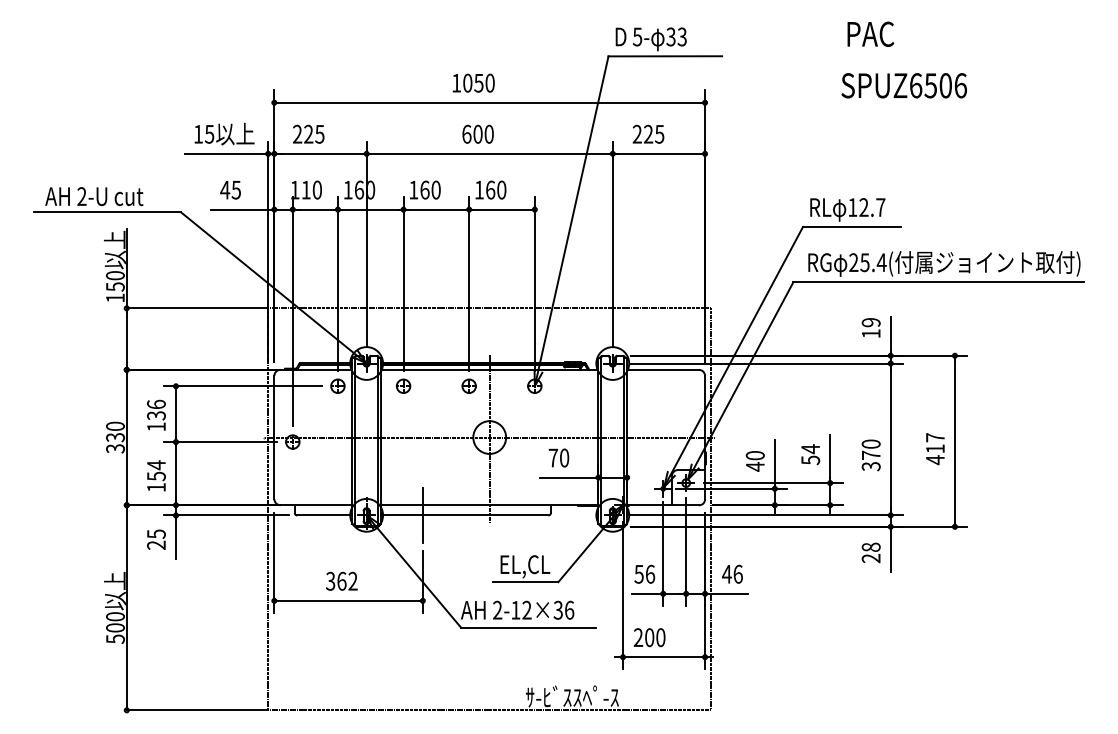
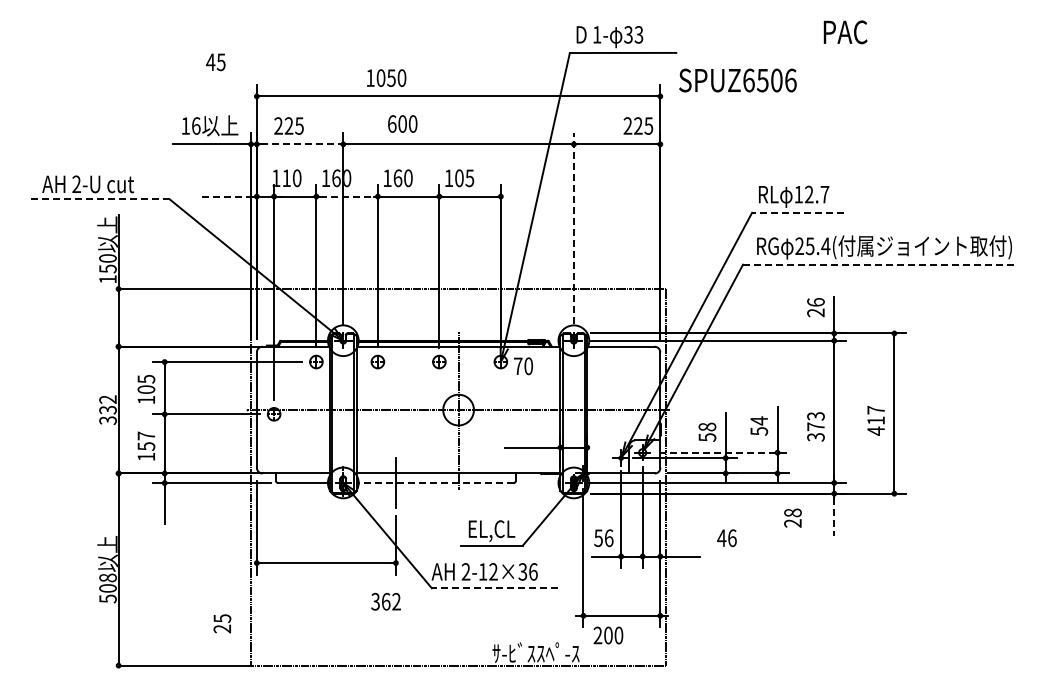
text: (870, 34) -> (845, 32), moved
text: (636, 36) -> (596, 34), 5- -> 1-
text: (473, 82) -> (386, 77), moved
text: (903, 85) -> (737, 80), moved
text: (208, 133) -> (195, 125), 15 -> 16
text: (477, 133) -> (402, 123), moved
text: (648, 133) -> (638, 125), moved
line: (320, 154) -> (300, 144), solid -> dashed
text: (230, 190) -> (215, 62), moved
text: (496, 190) -> (464, 178), 160 -> 105
line: (240, 209) -> (225, 196), solid -> dashed
line: (371, 209) -> (347, 196), solid -> dashed
line: (107, 212) -> (100, 199), solid -> dashed
line: (852, 226) -> (798, 212), solid -> dashed
line: (612, 243) -> (573, 228), solid -> dashed
line: (939, 282) -> (879, 264), solid -> dashed
text: (870, 328) -> (815, 307), 19 -> 26
text: (156, 409) -> (146, 383), 136 -> 105
text: (114, 426) -> (107, 399), 330 -> 332
text: (870, 444) -> (815, 416), 370 -> 373
text: (559, 458) -> (523, 366), moved
text: (755, 461) -> (707, 432), 40 -> 58
text: (155, 464) -> (145, 435), 154 -> 157
line: (773, 482) -> (724, 452), solid -> dashed
line: (463, 515) -> (434, 483), solid -> dashed
text: (156, 539) -> (222, 623), moved
text: (870, 552) -> (792, 517), moved
line: (890, 552) -> (834, 517), solid -> dashed
text: (731, 574) -> (726, 538), moved
text: (341, 581) -> (385, 601), moved
text: (115, 616) -> (108, 577), 500 -> 508
line: (528, 628) -> (494, 588), solid -> dashed
text: (649, 637) -> (608, 635), moved

